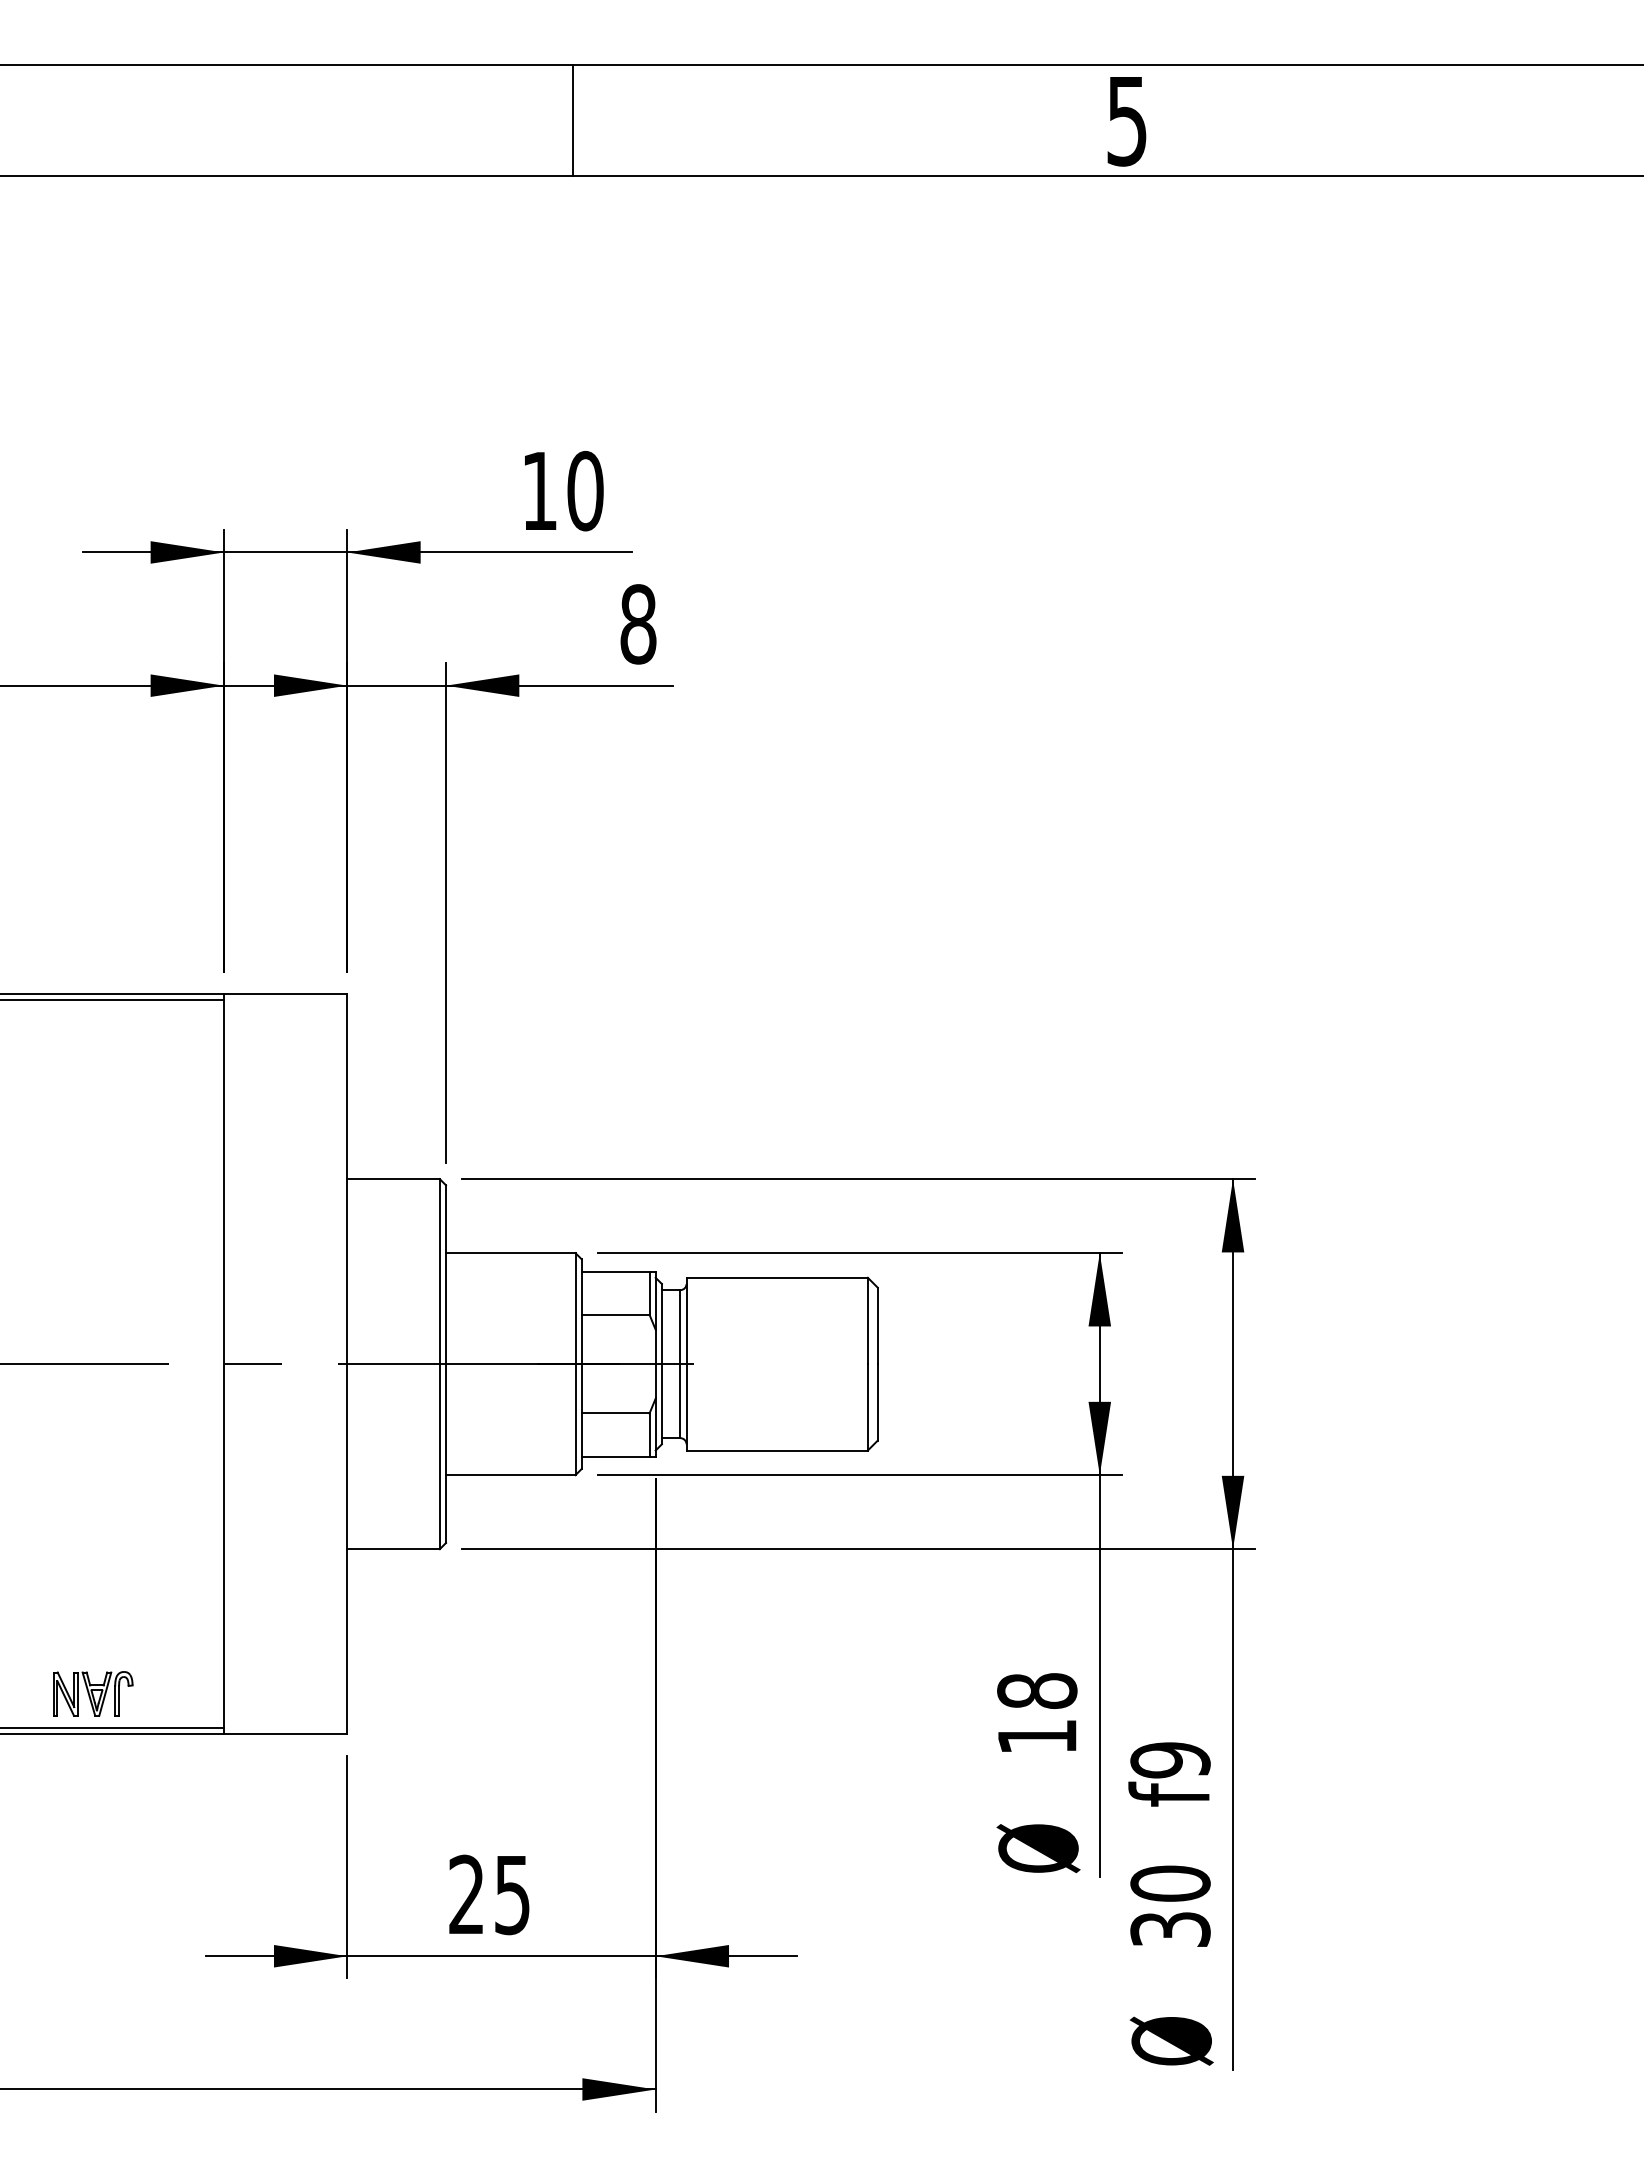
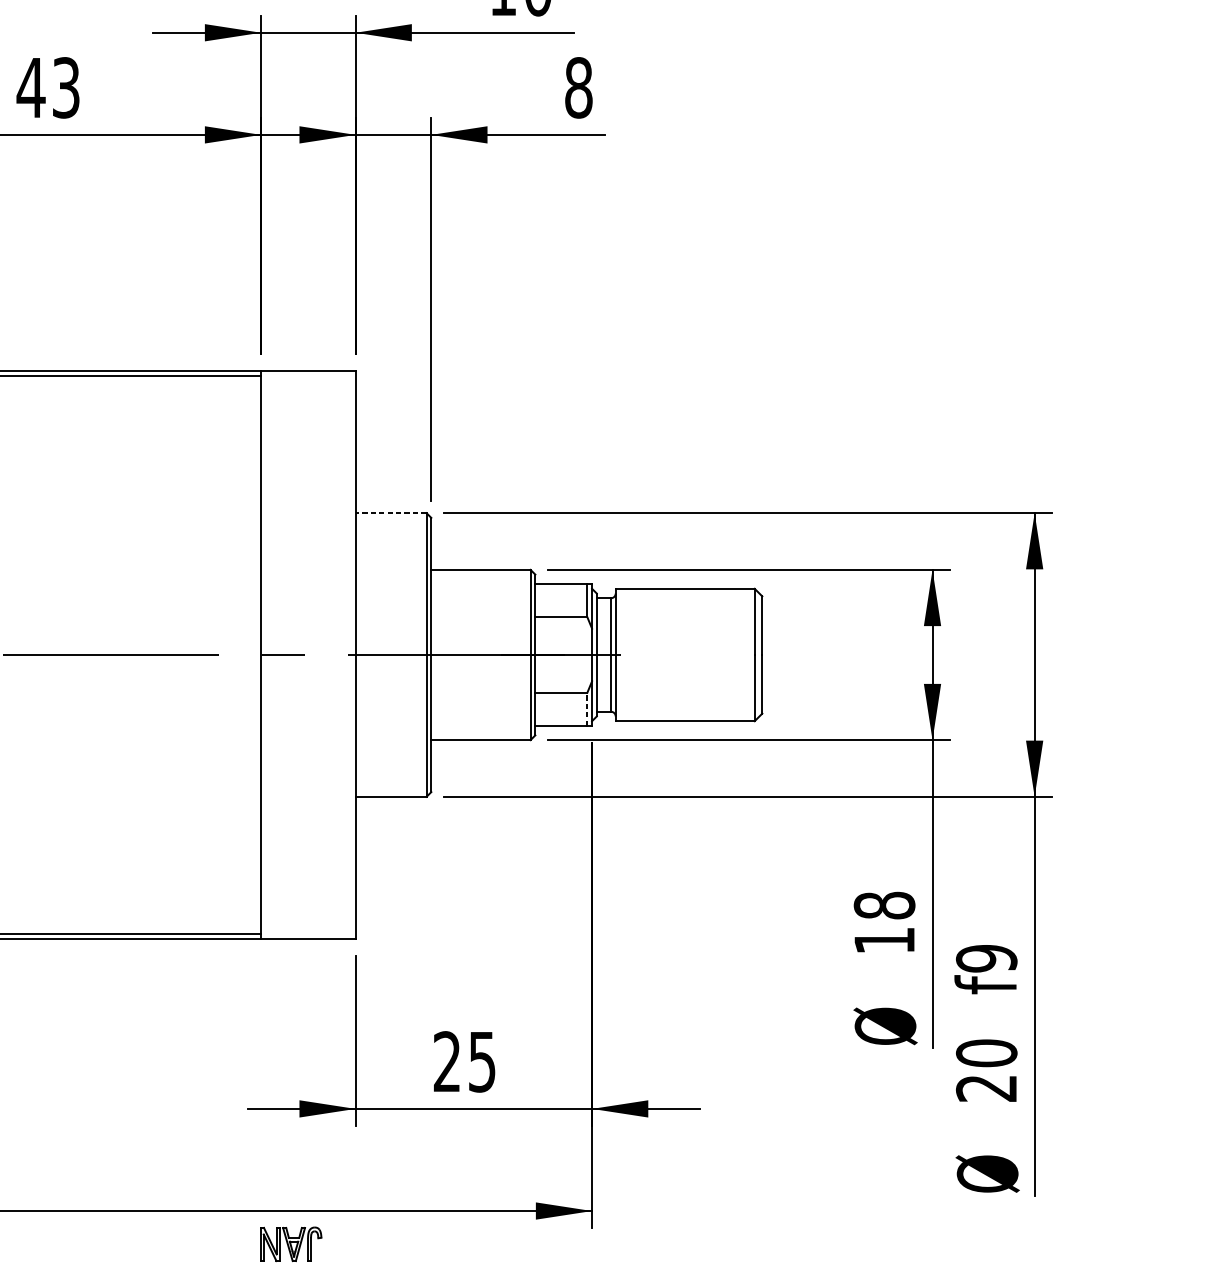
line: (393, 1179) -> (391, 513), solid -> dashed
line: (649, 1435) -> (587, 709), solid -> dashed
part: (93, 1693) -> (291, 1244), moved
text: (1170, 1929) -> (986, 1088), 30 -> 20

